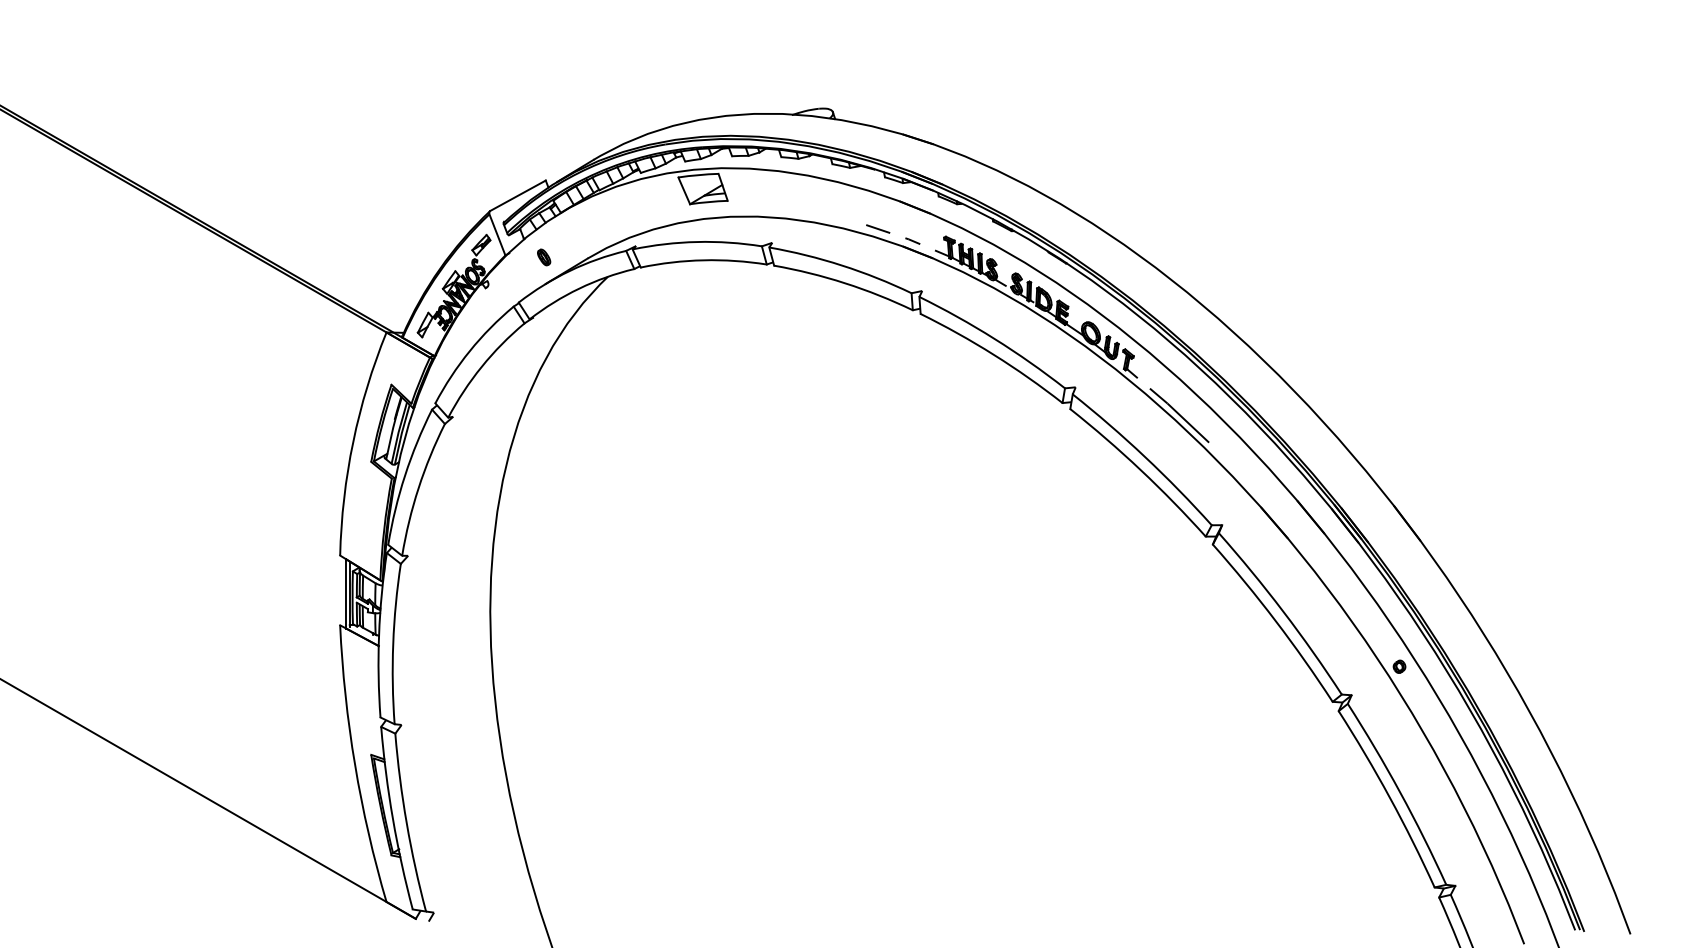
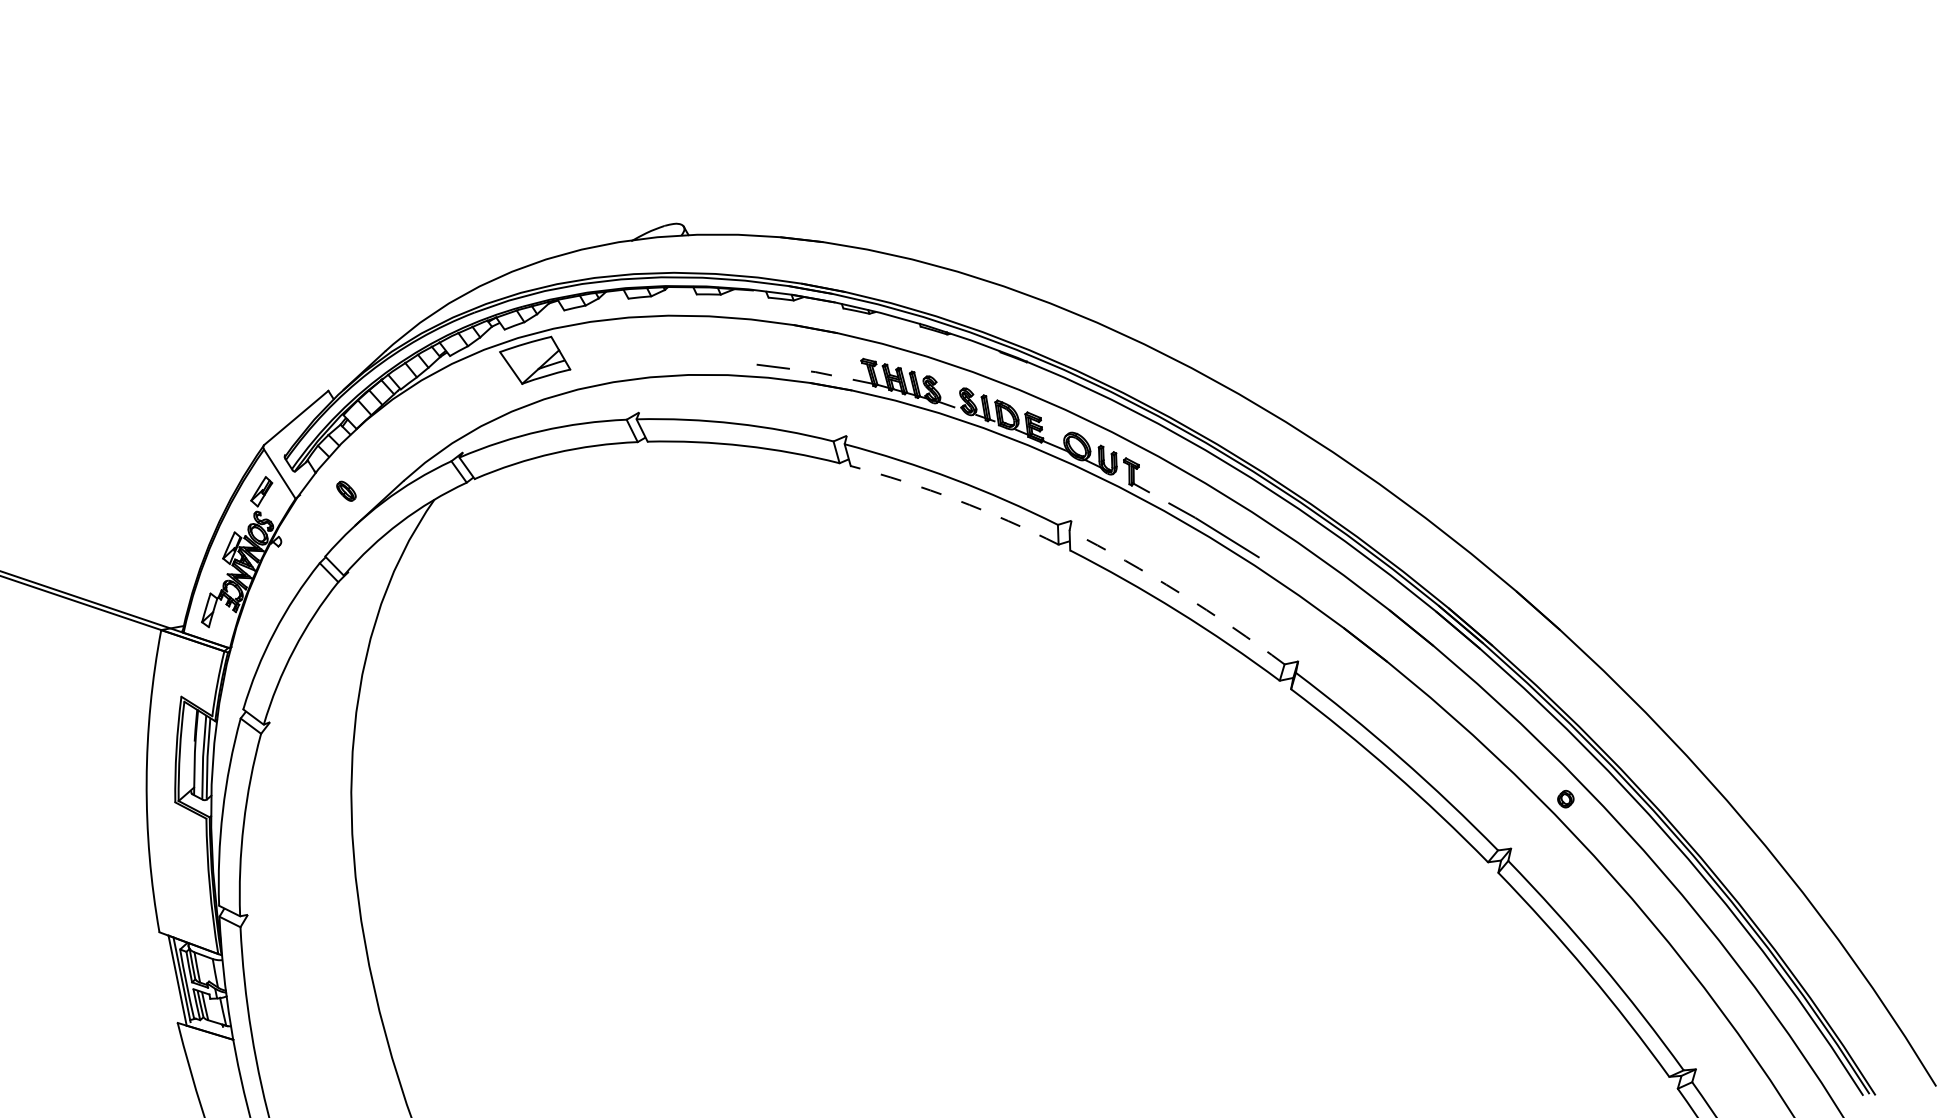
arc: (993, 354) -> (956, 499), solid -> dashed
arc: (1144, 456) -> (1179, 592), solid -> dashed

